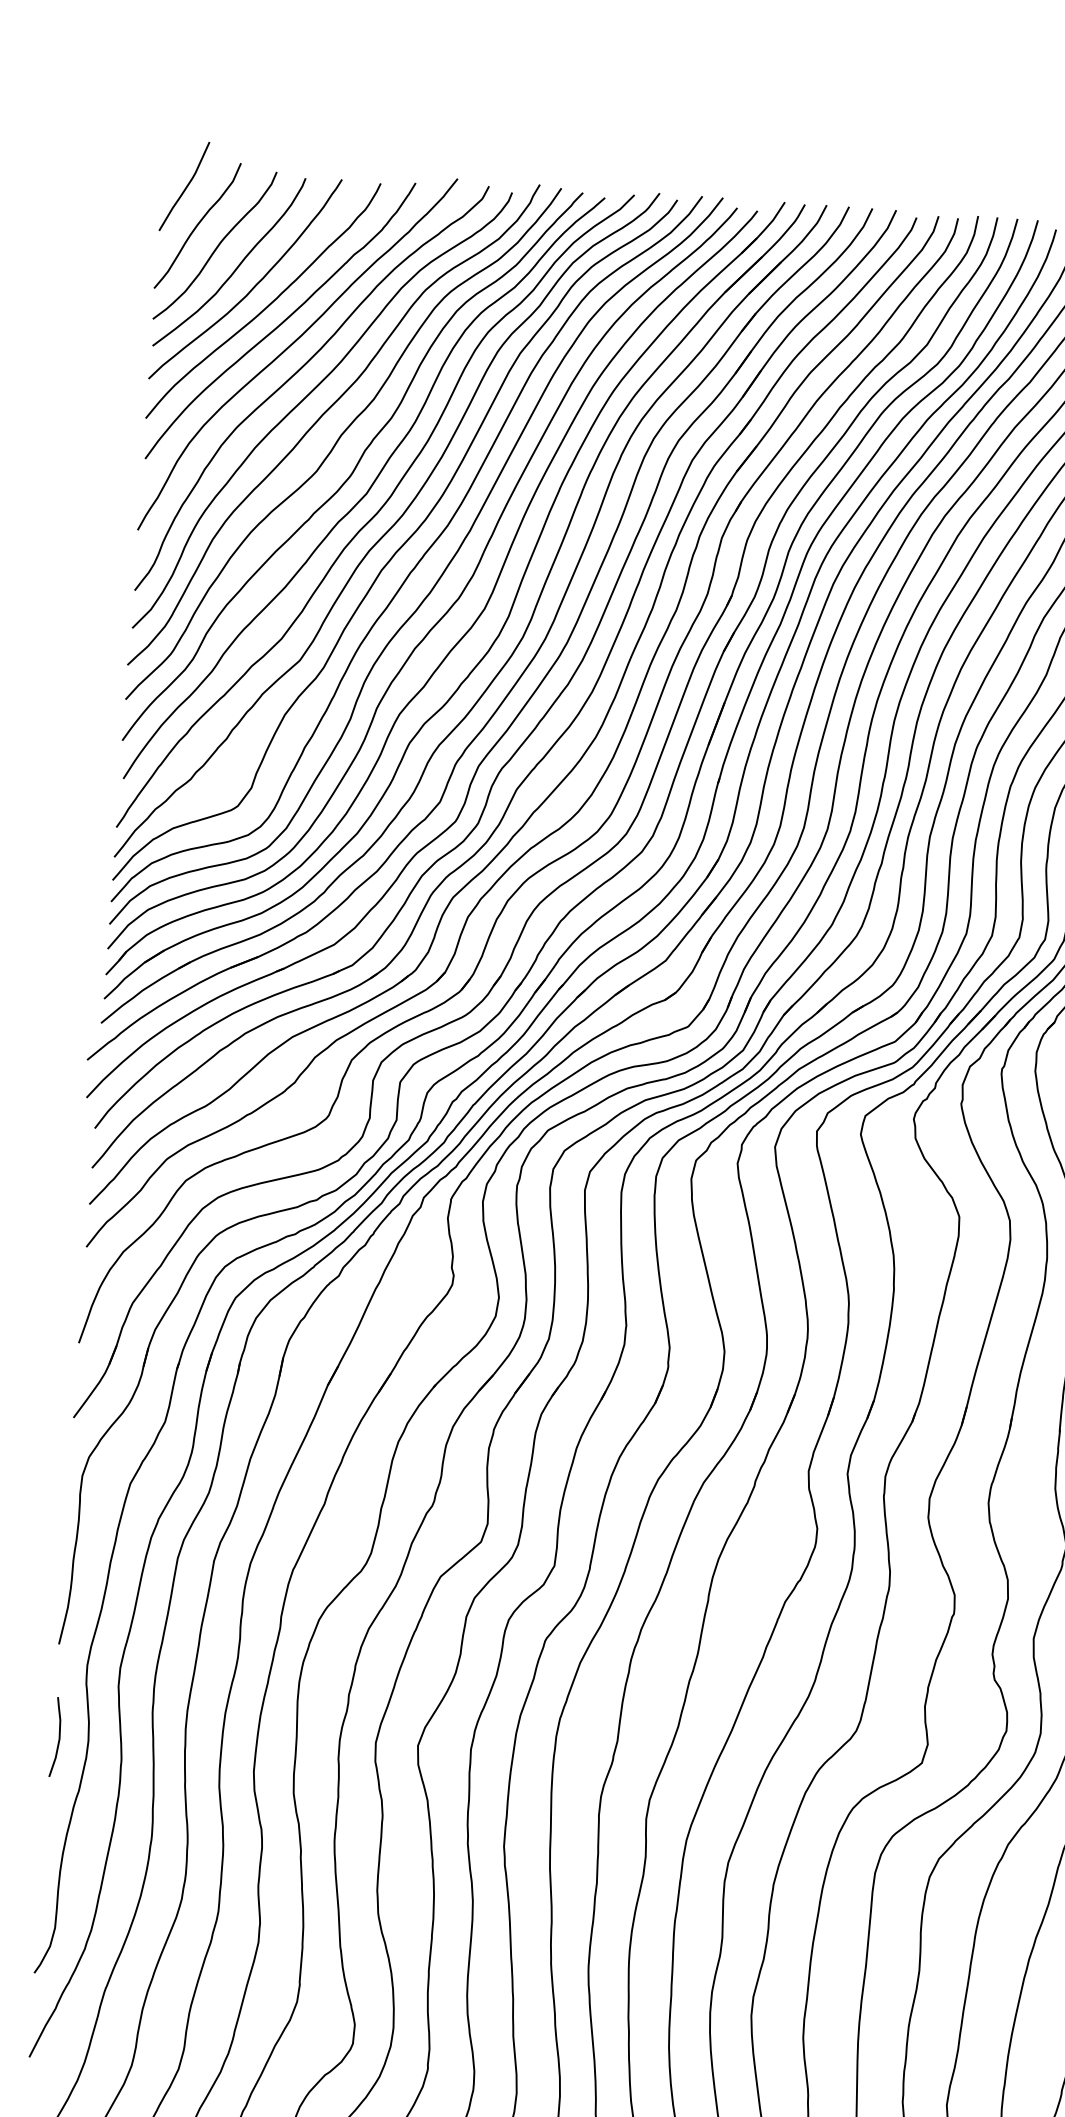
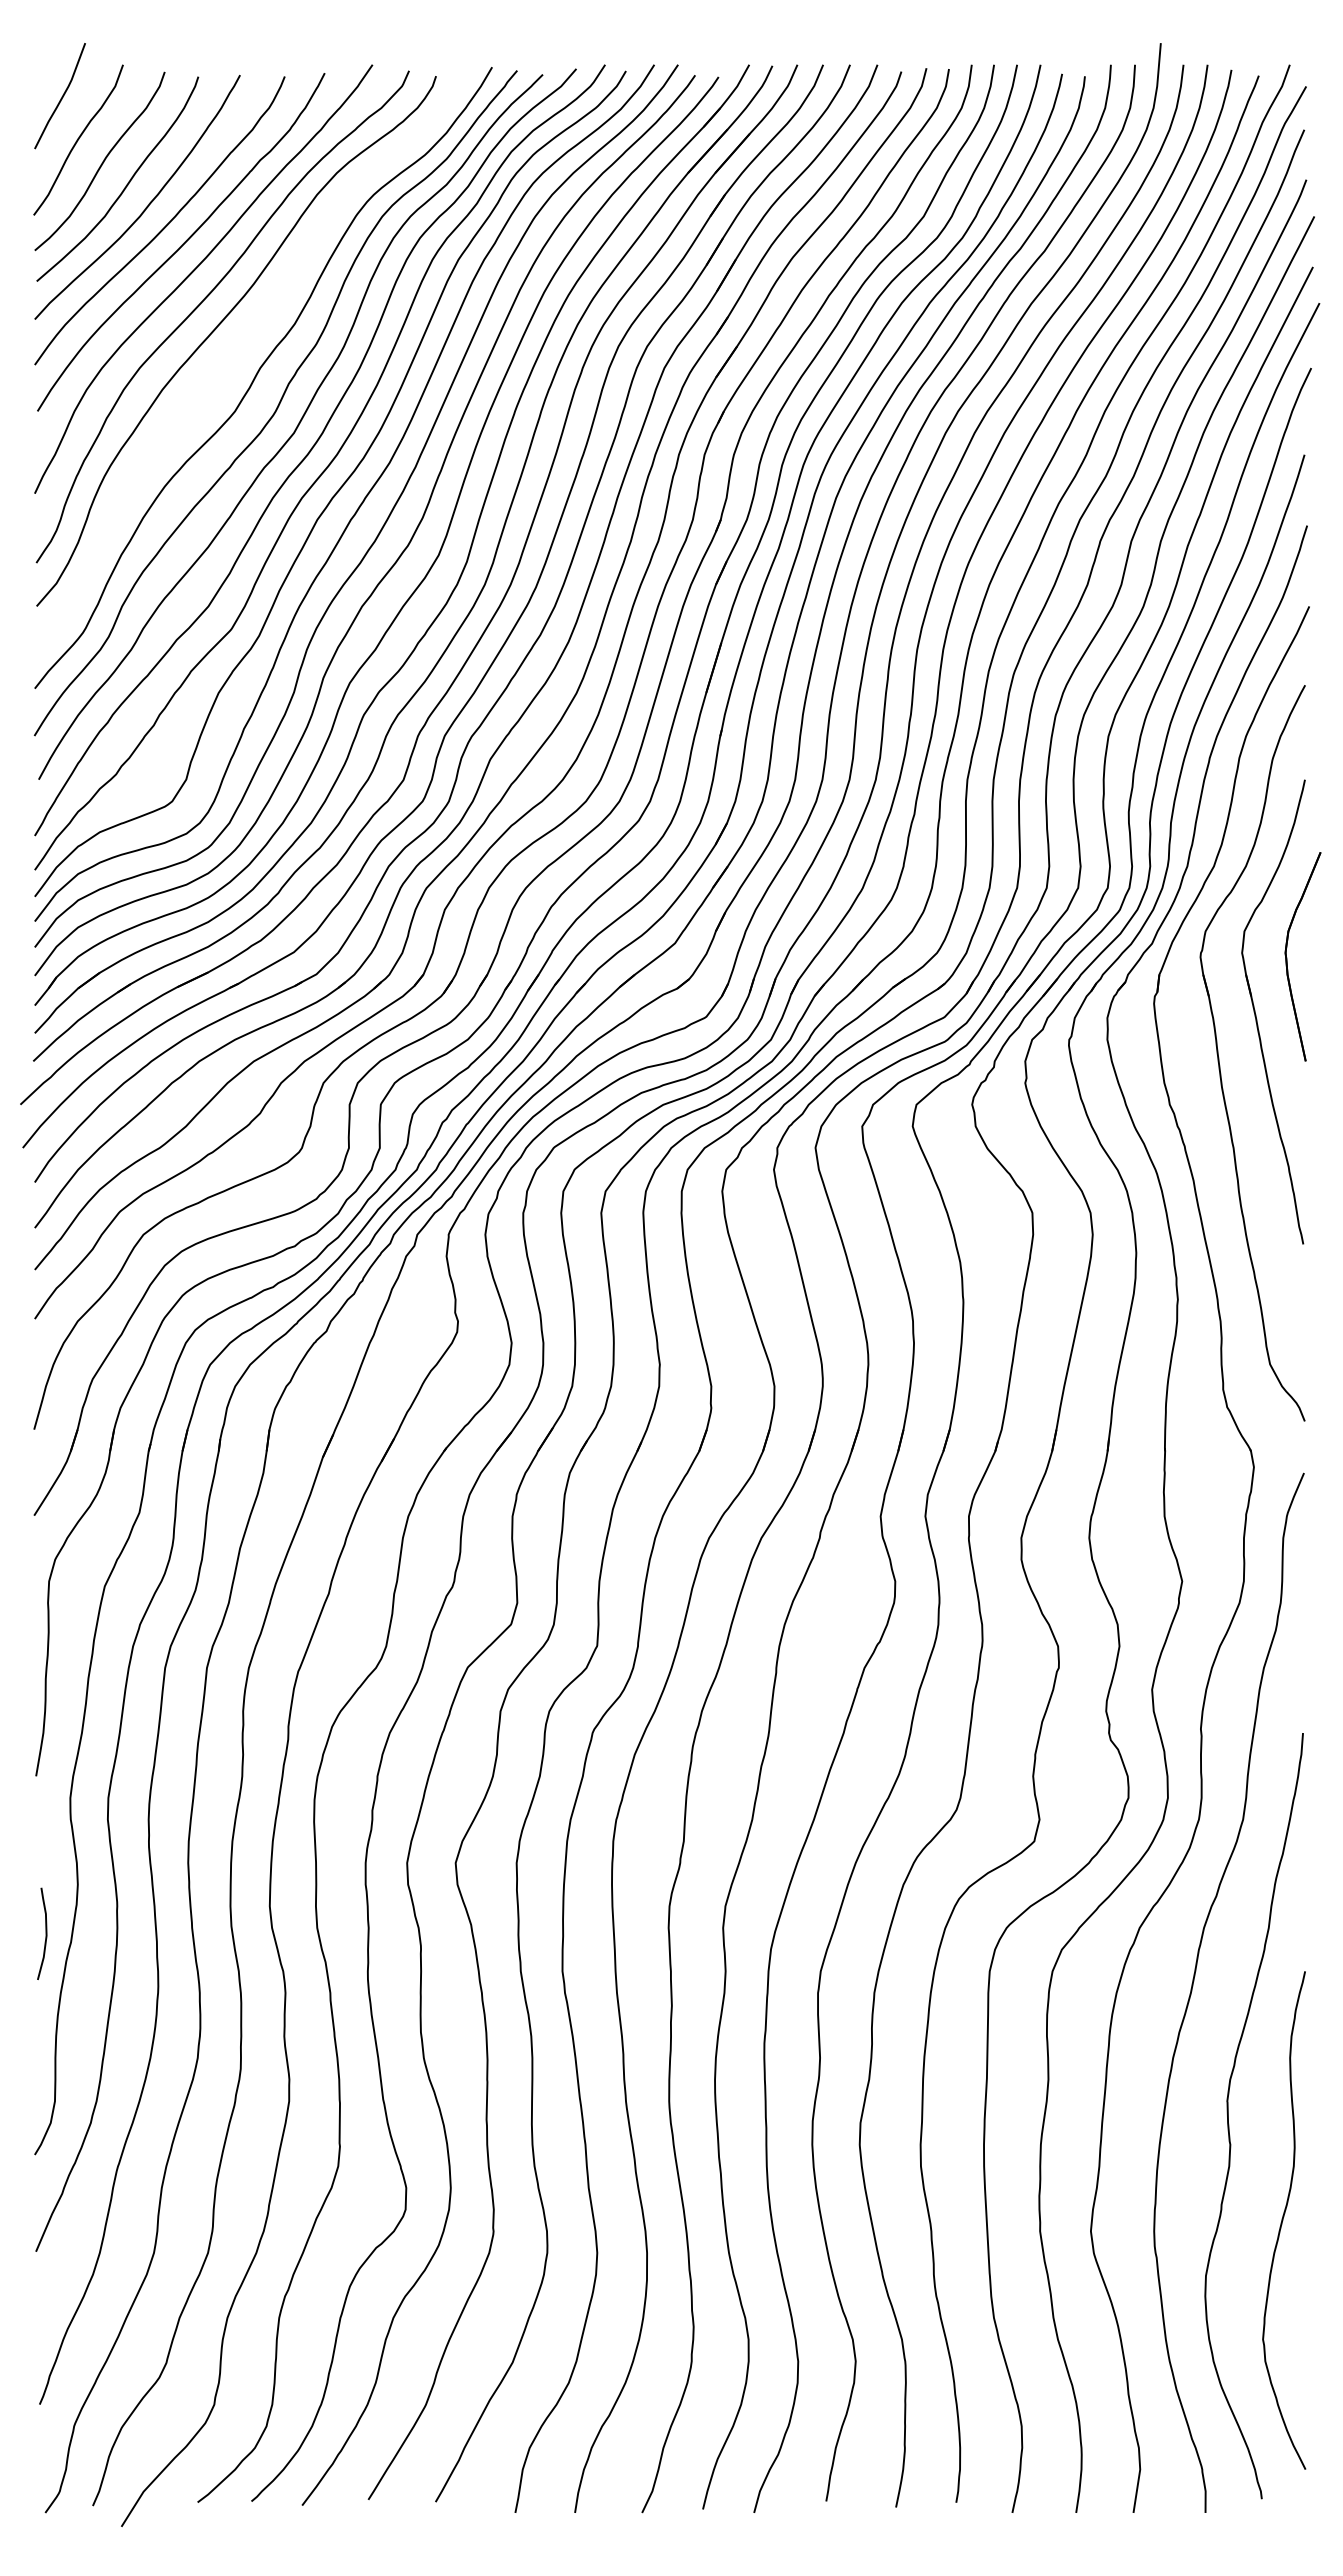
curve: (324, 414) -> (239, 345), removed
curve: (58, 1737) -> (45, 1933), moved

